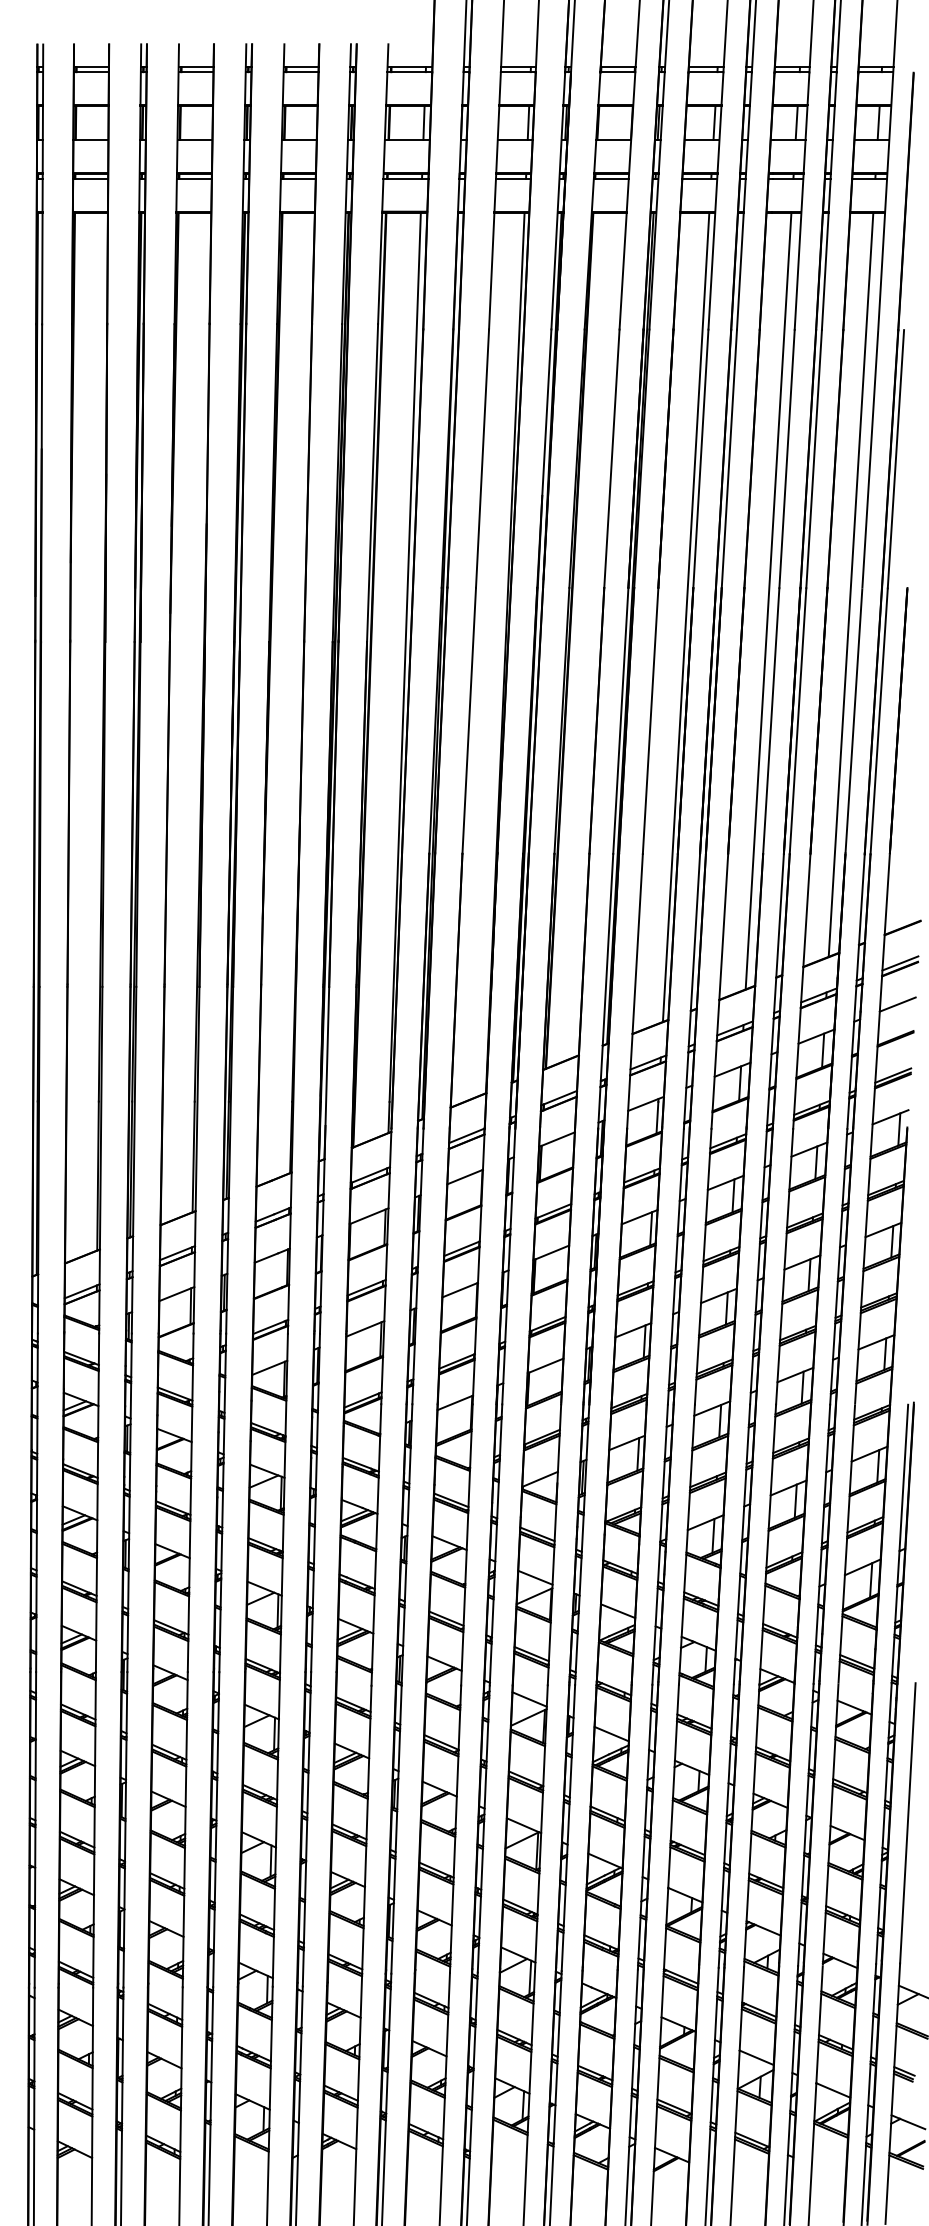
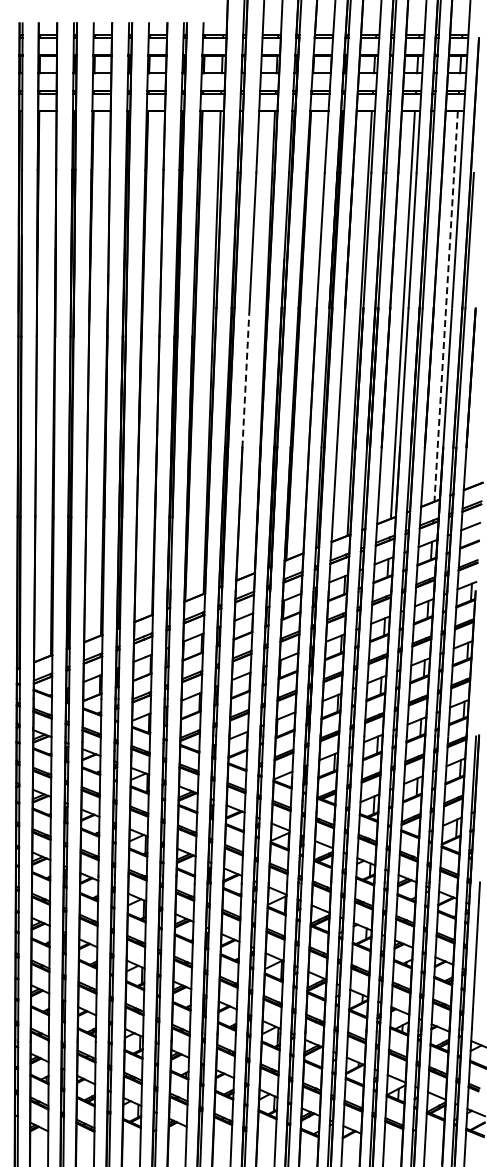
line: (851, 586) -> (446, 307), solid -> dashed
line: (468, 720) -> (245, 377), solid -> dashed

